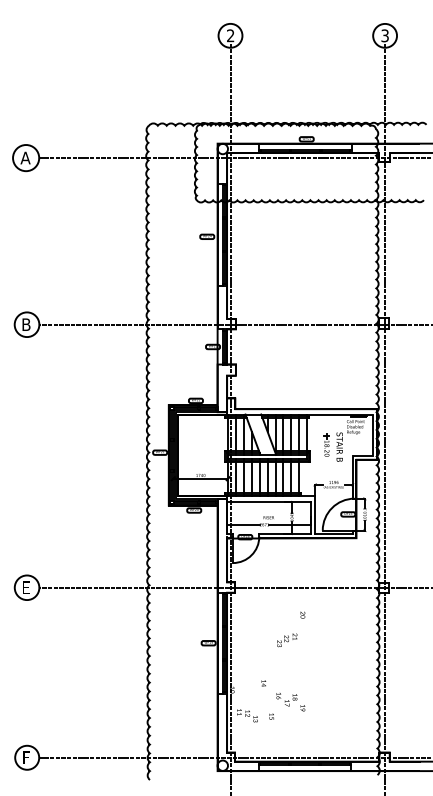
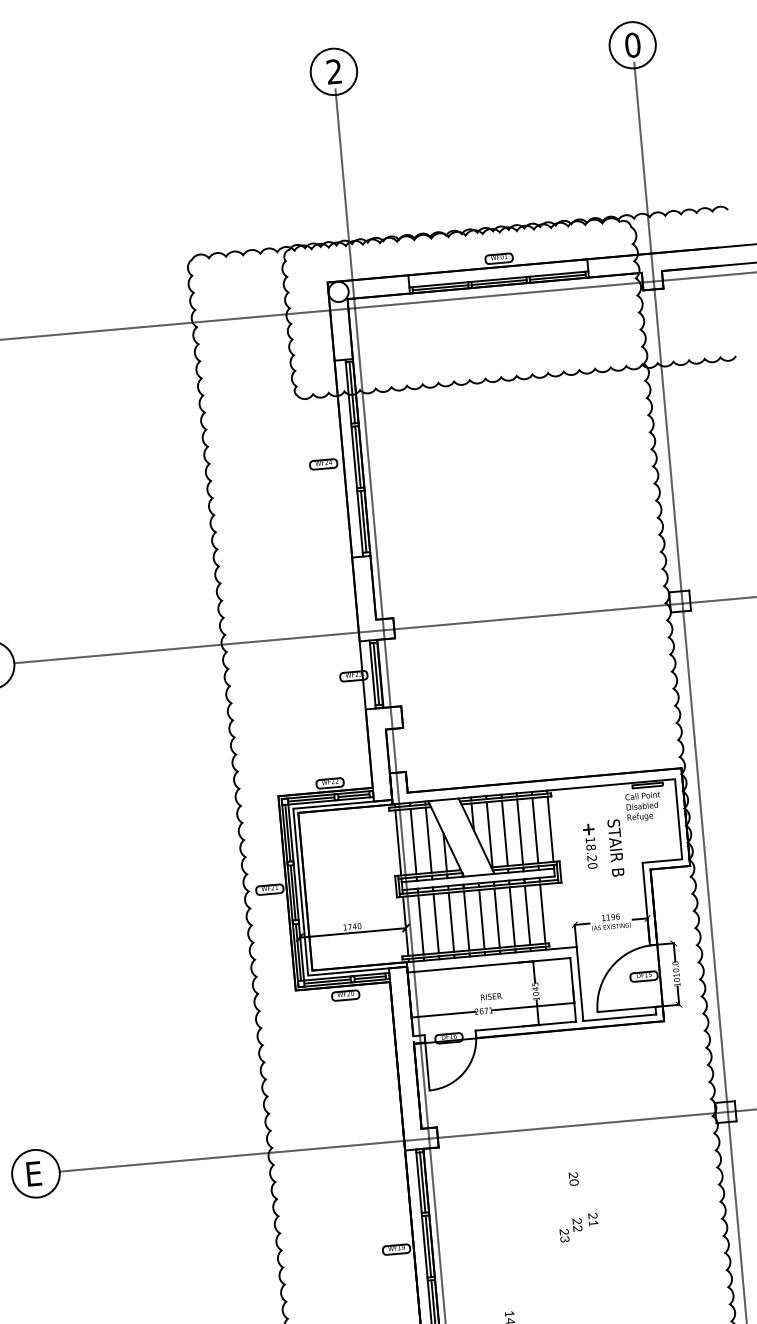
text: (384, 35) -> (631, 44), 3 -> 0
text: (287, 640) -> (579, 1227), moved

